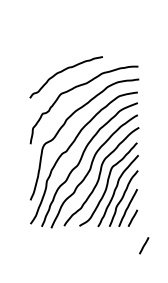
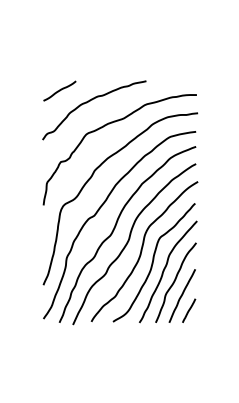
curve: (41, 63) -> (59, 90), added
line: (144, 245) -> (205, 349), removed

